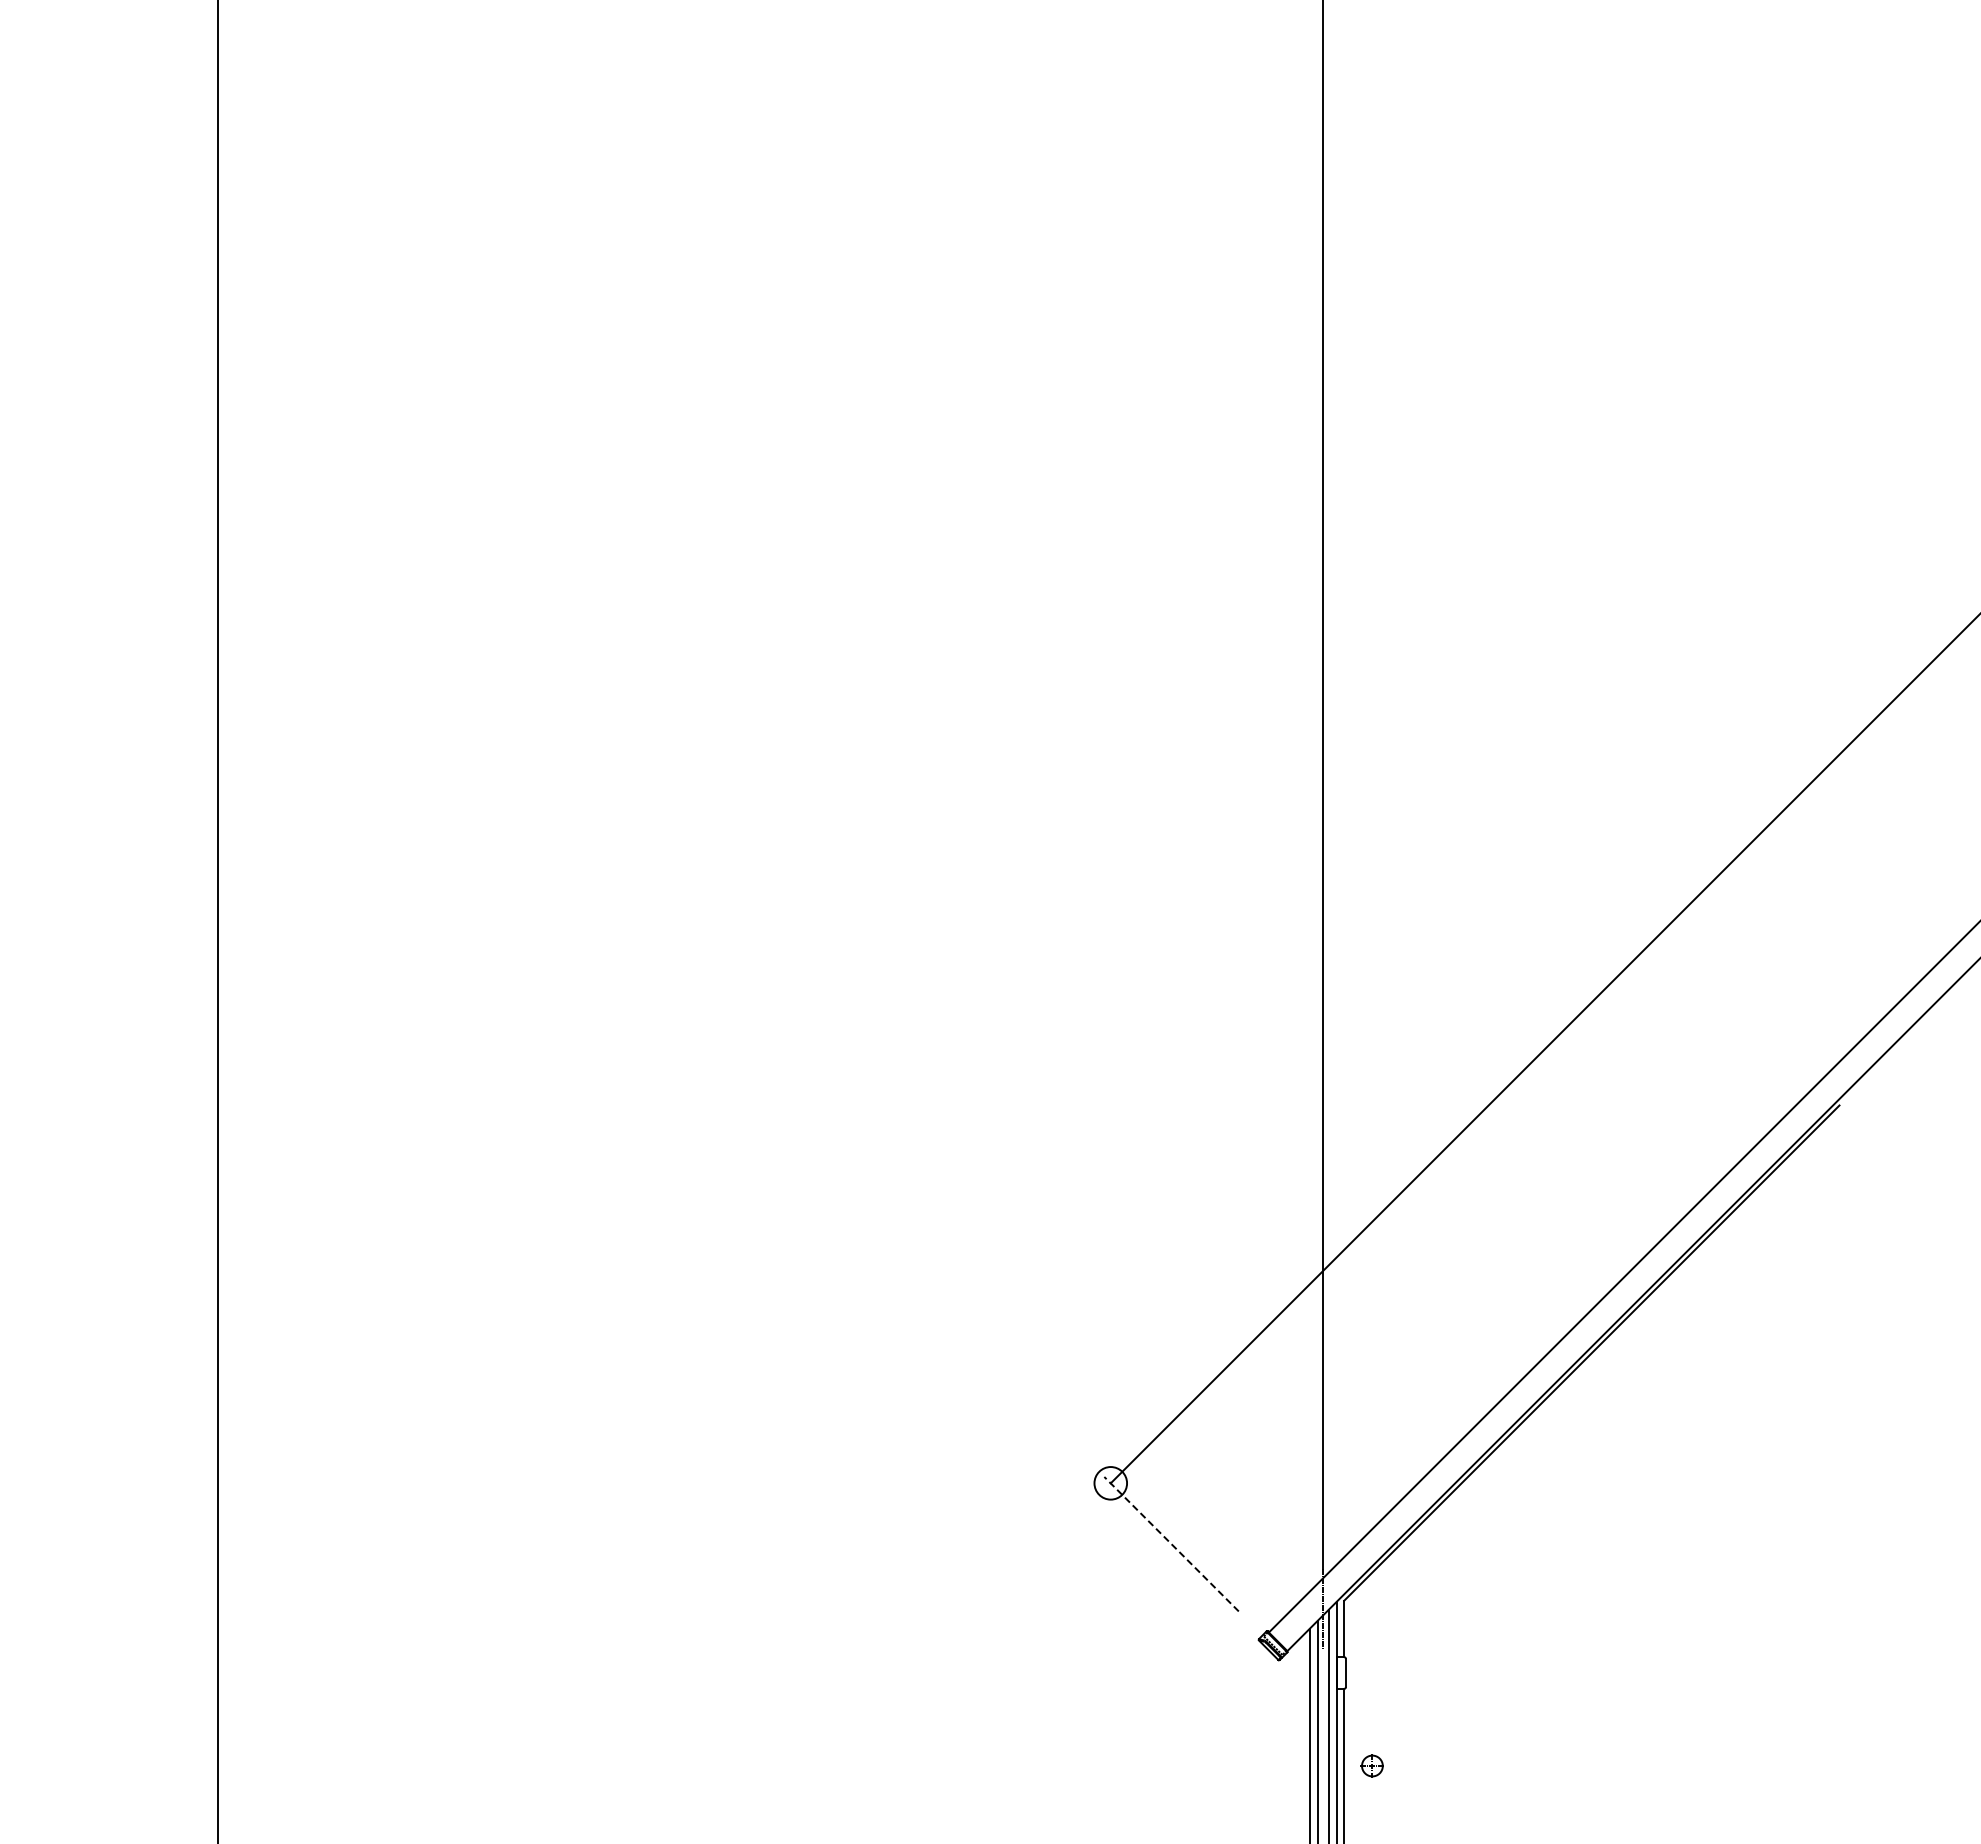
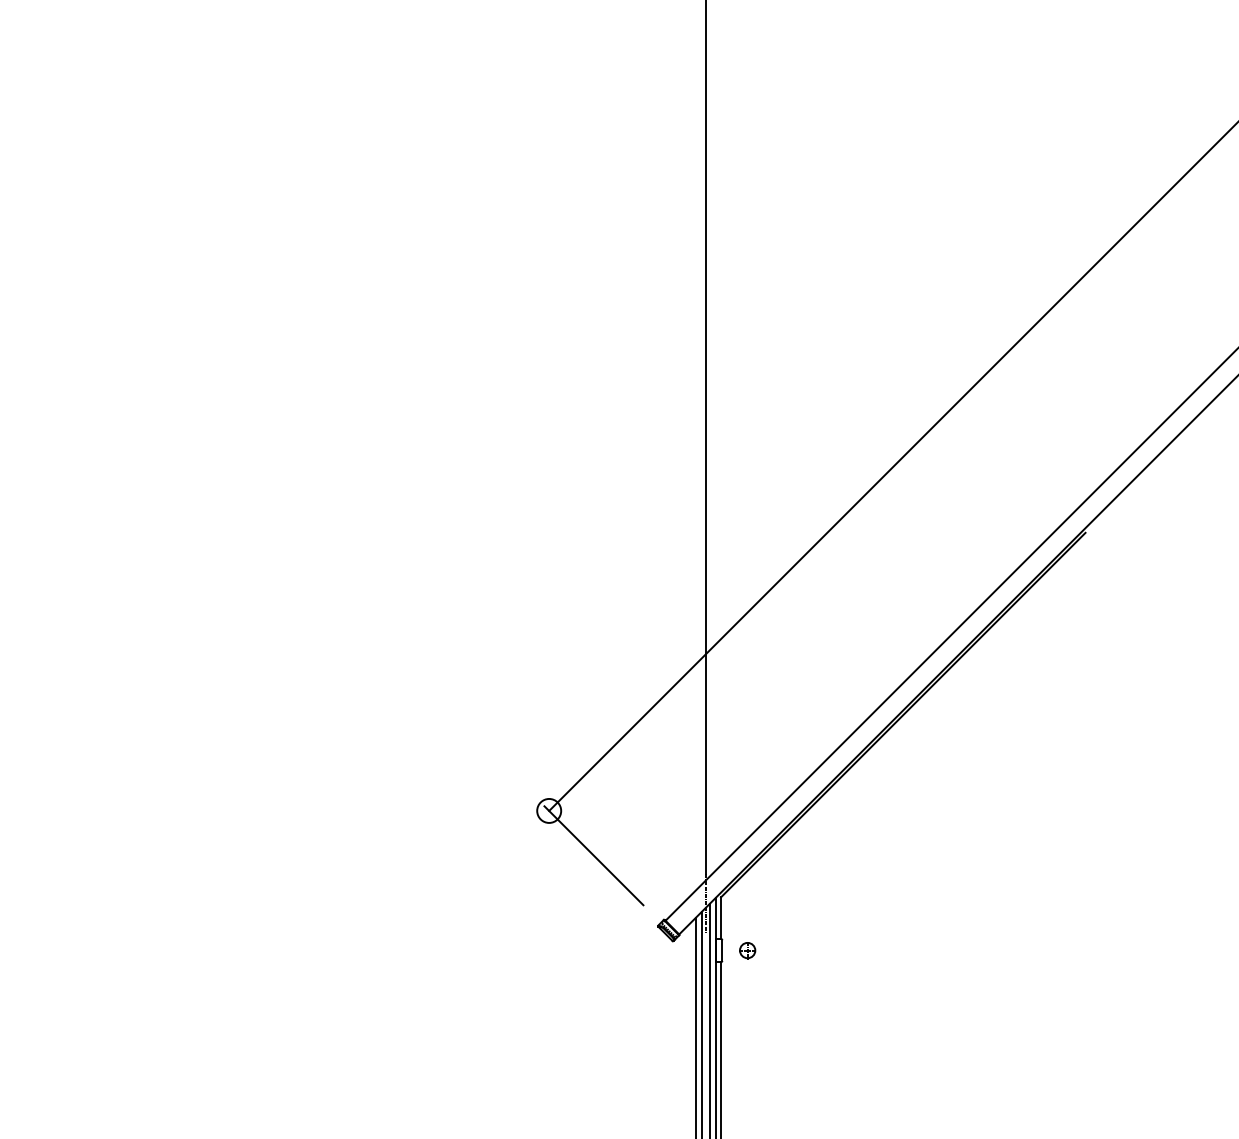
line: (1171, 1543) -> (593, 855), dashed -> solid
part: (1371, 1765) -> (746, 950), moved

